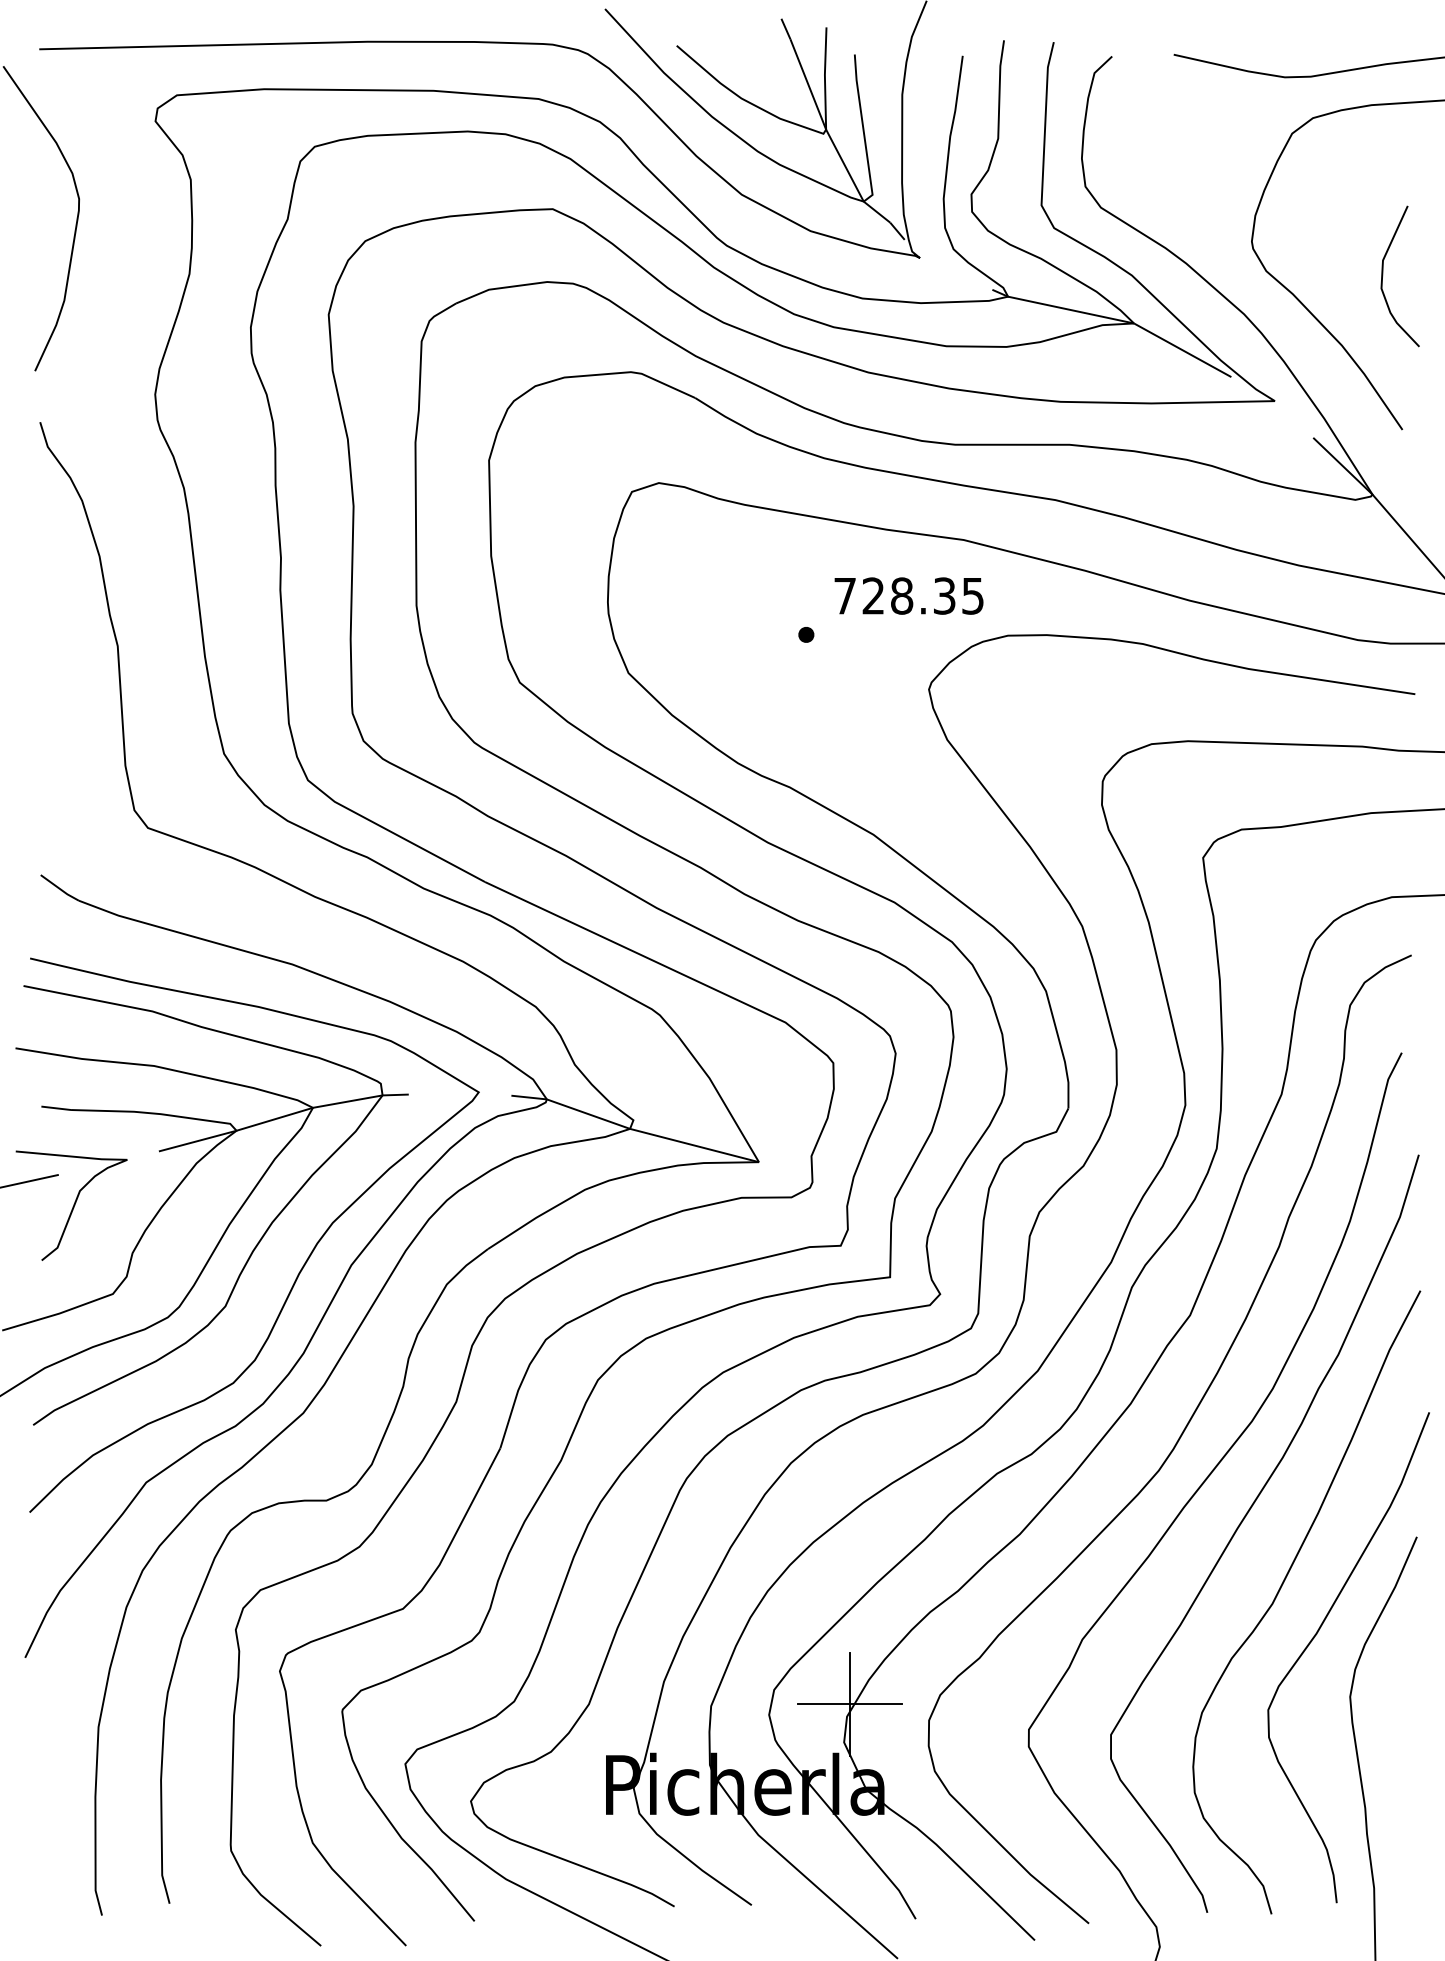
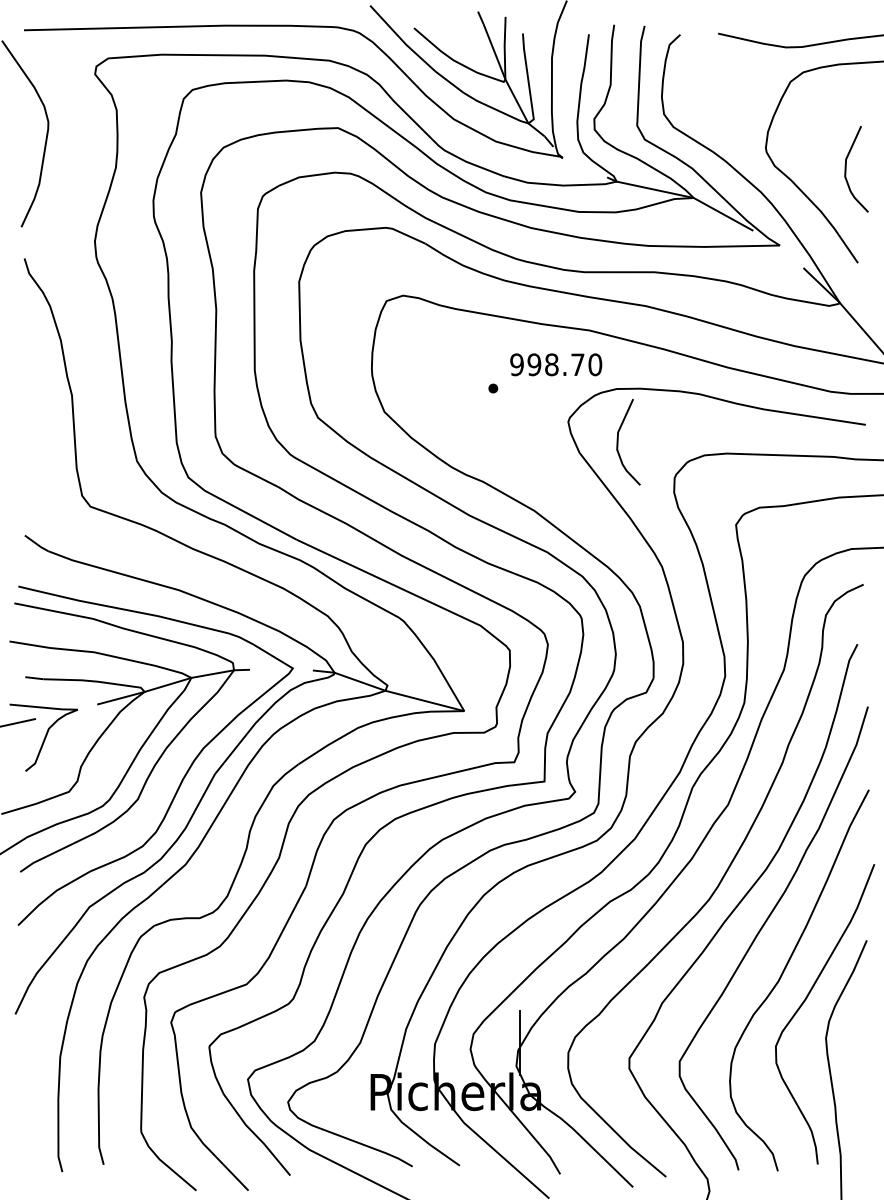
text: (909, 595) -> (556, 364), 728.35 -> 998.70
curve: (1010, 723) -> (618, 442), added
line: (849, 1703) -> (519, 1042), removed

